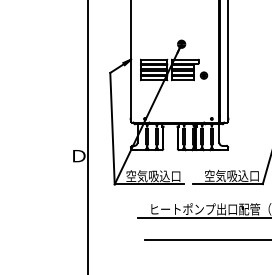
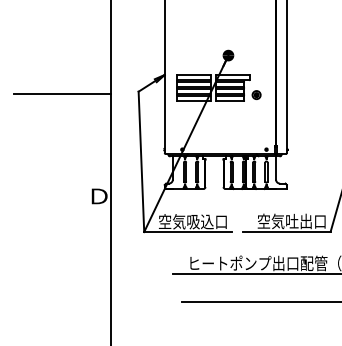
line: (49, 74) -> (62, 93), added
text: (237, 175) -> (298, 220), 空気吸込口 -> 空気吐出口

